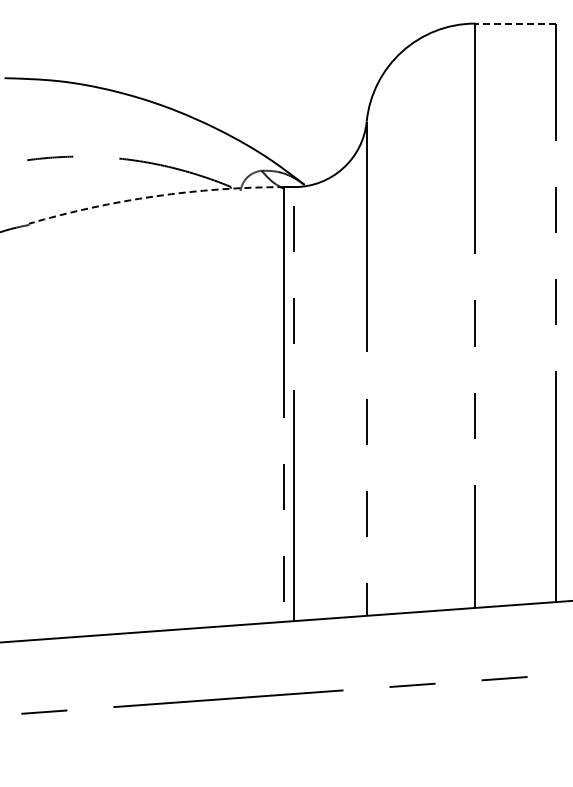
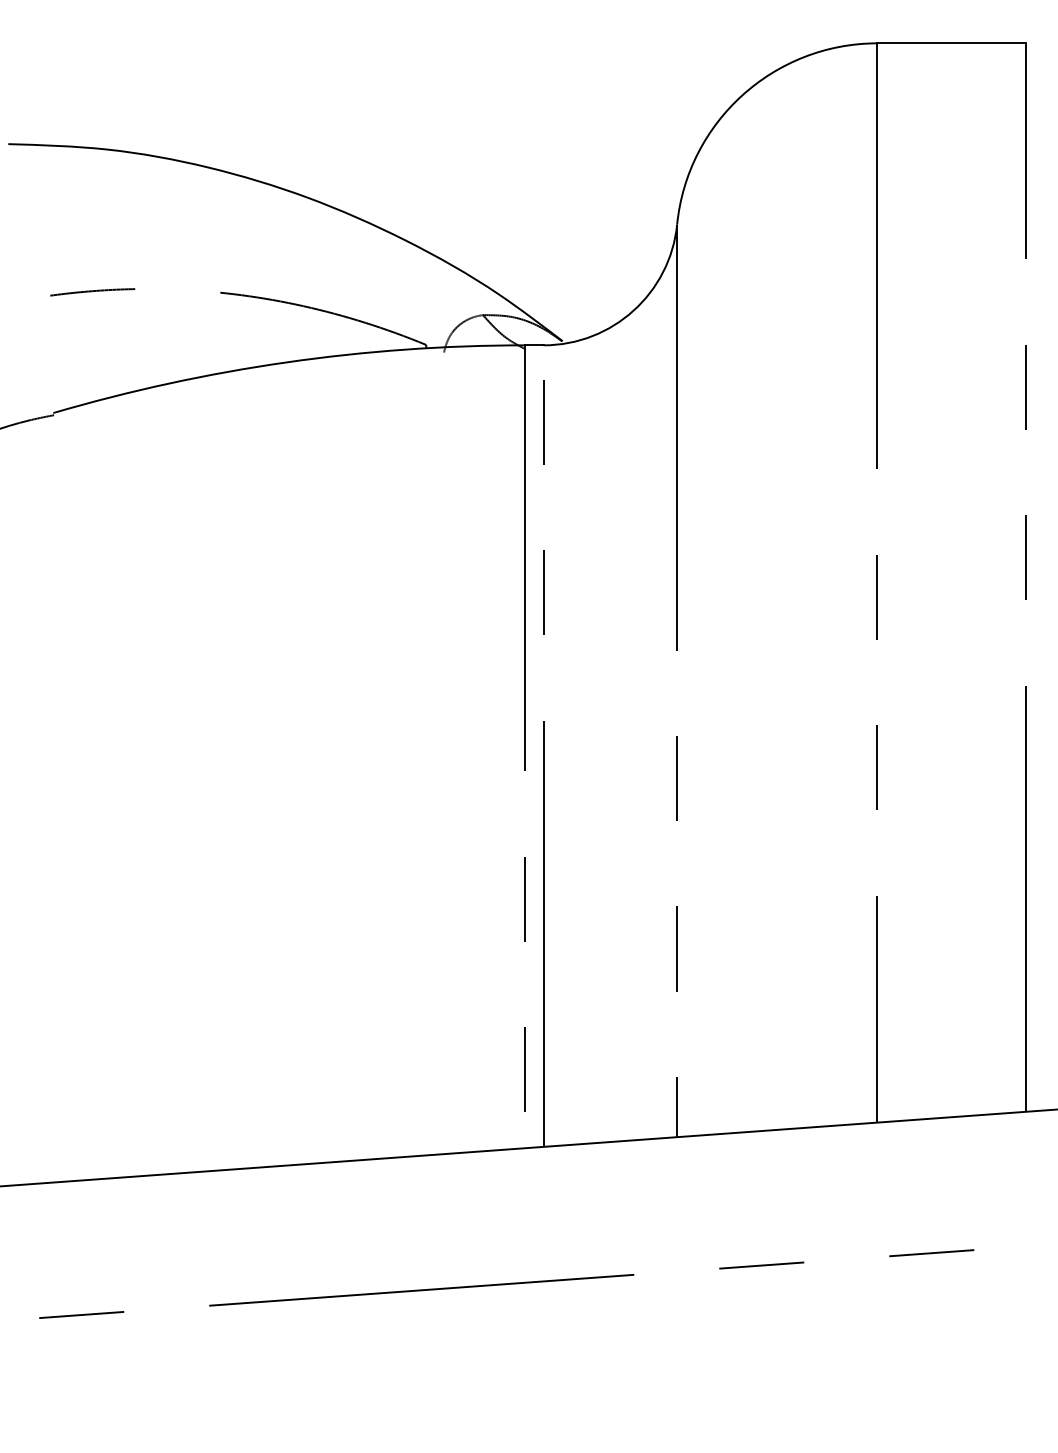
line: (514, 23) -> (950, 43), dashed -> solid
arc: (155, 196) -> (287, 362), dashed -> solid

